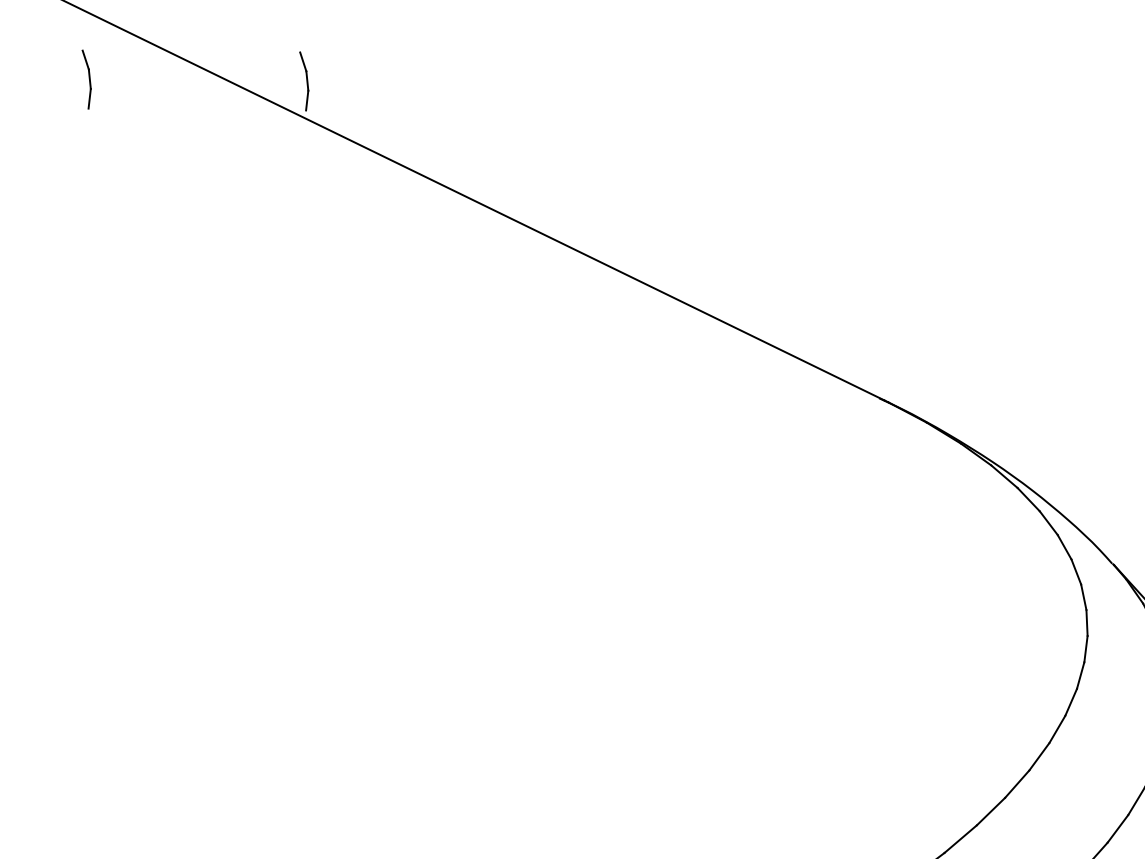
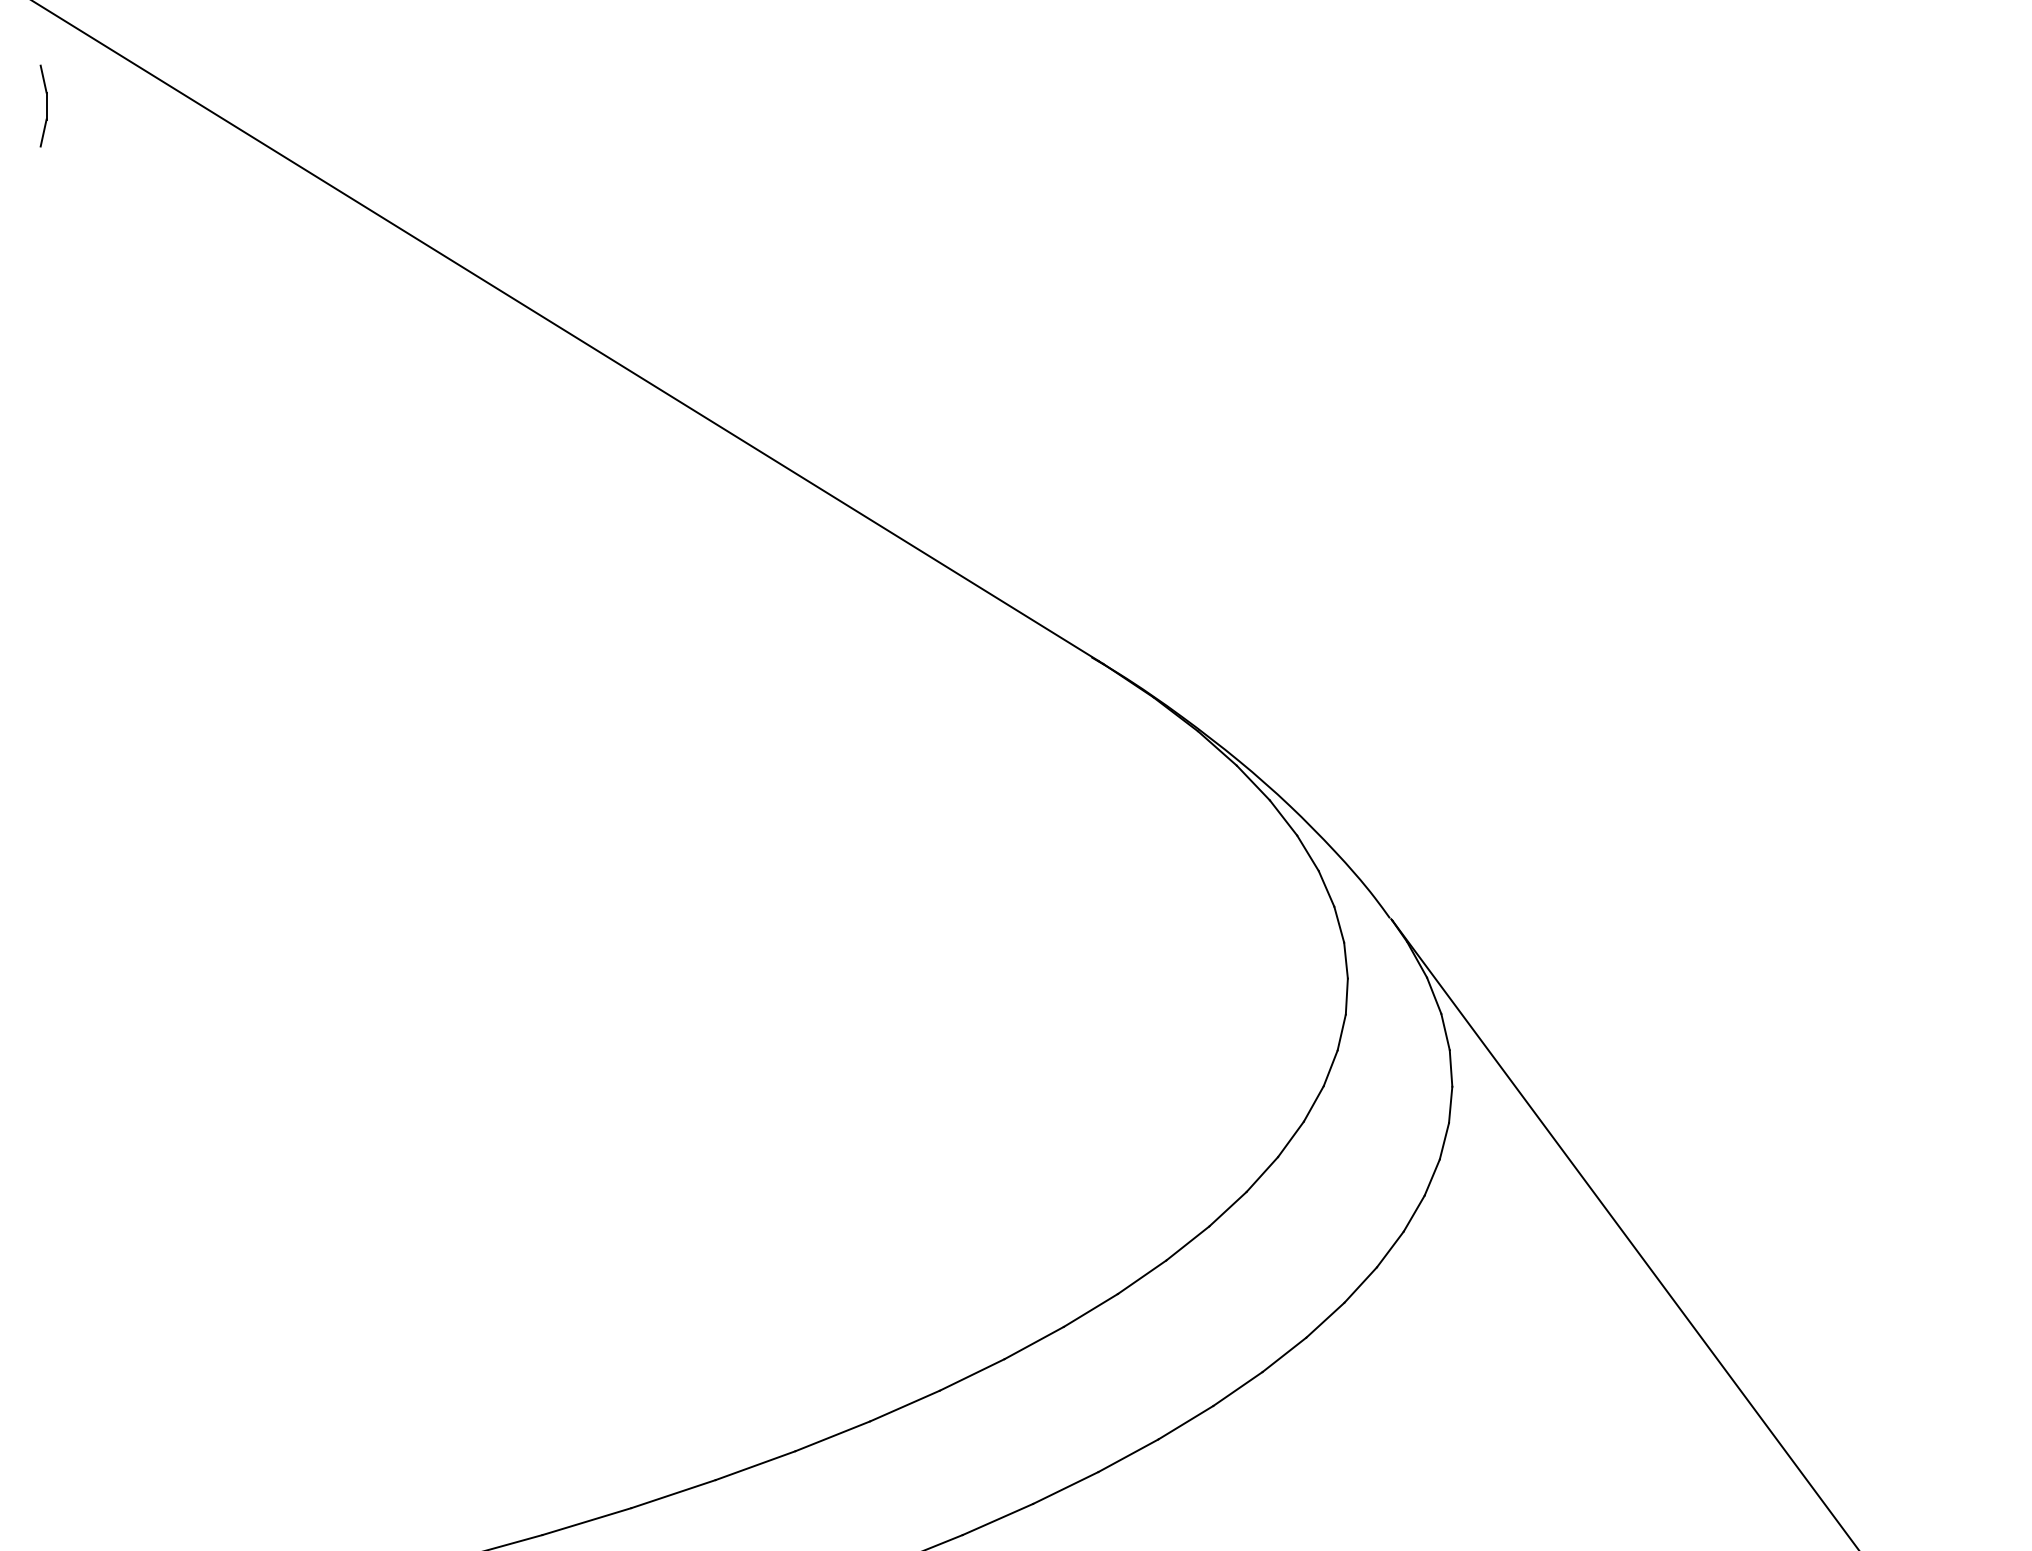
part: (305, 80) -> (343, 138), removed

